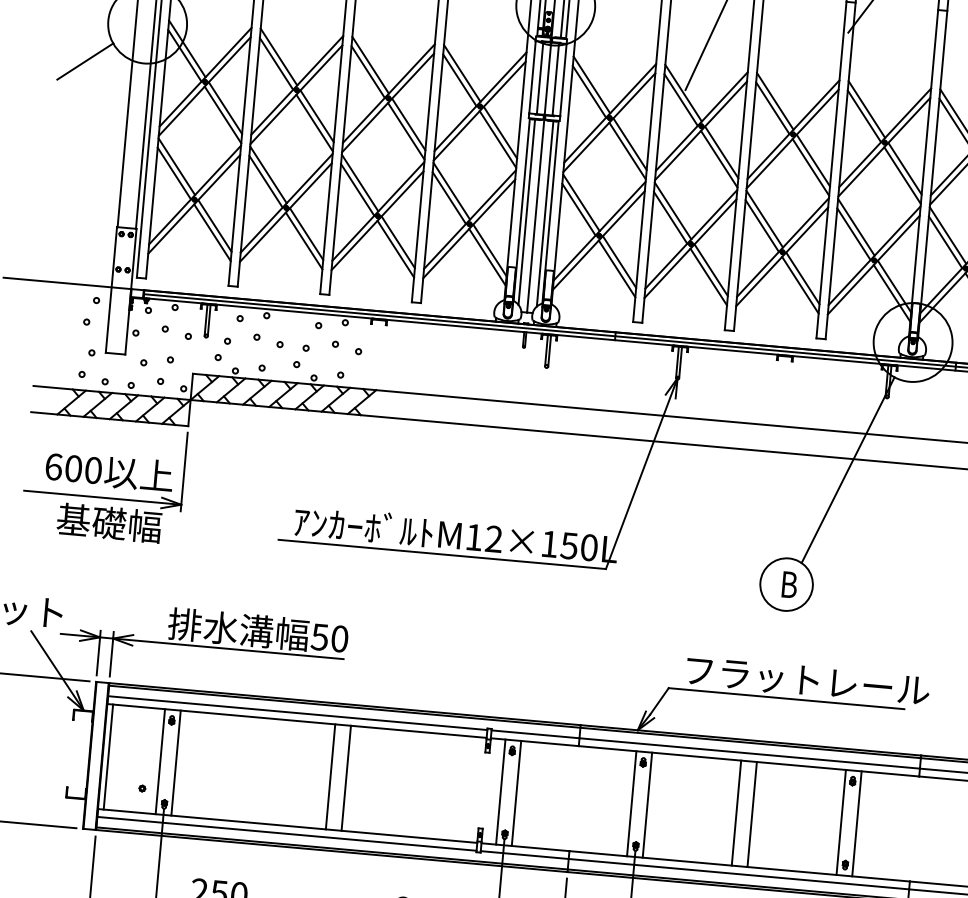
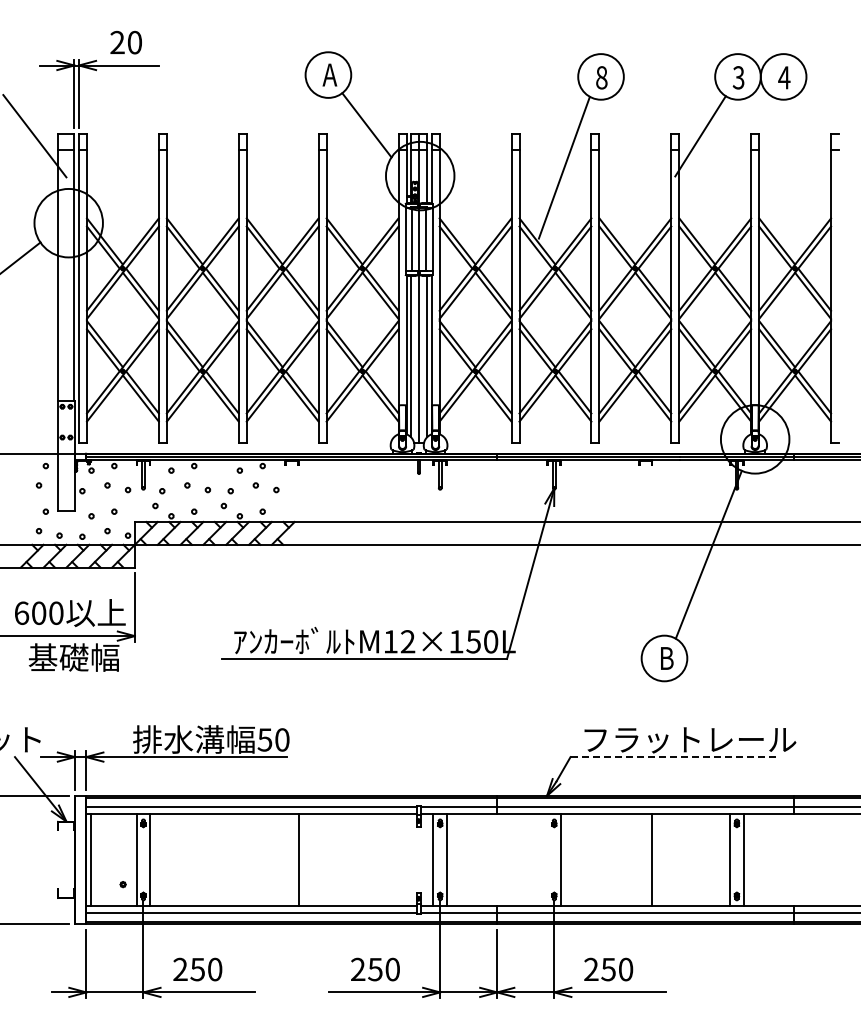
line: (786, 699) -> (673, 757), solid -> dashed
line: (330, 776) -> (284, 859), removed
line: (631, 803) -> (547, 859), removed
line: (736, 812) -> (638, 859), removed

